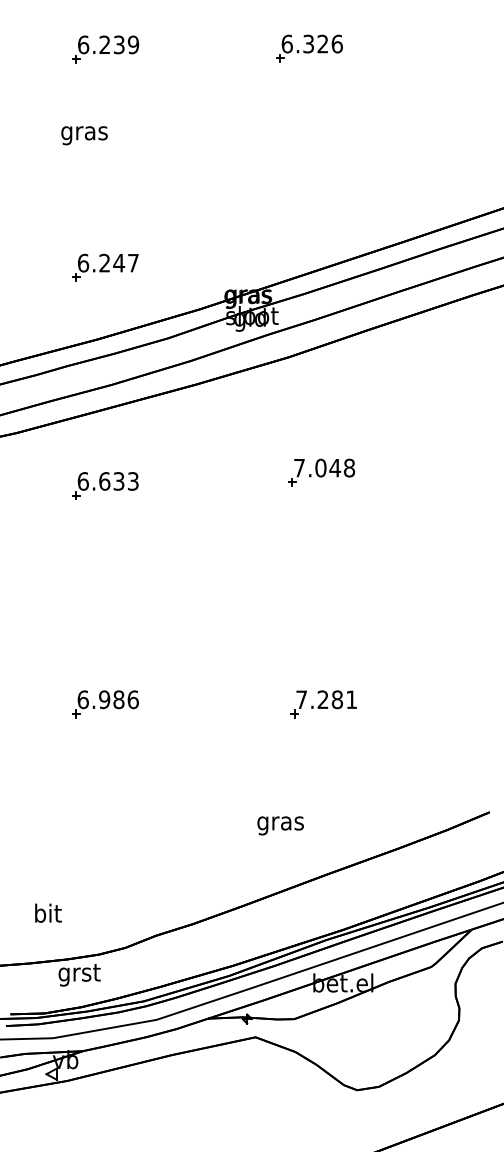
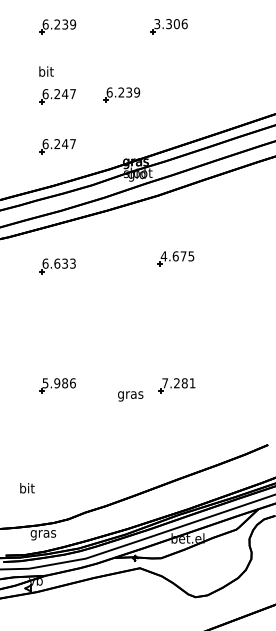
text: (304, 44) -> (166, 24), 6.326 -> 3.306
text: (83, 132) -> (45, 72), gras -> bit
part: (221, 172) -> (121, 94), added
part: (105, 176) -> (57, 96), added
text: (324, 468) -> (177, 256), 7.048 -> 4.675
text: (83, 700) -> (45, 383), 6.986 -> 5.986
text: (280, 826) -> (130, 396), moved
text: (48, 913) -> (27, 488), moved
text: (79, 975) -> (43, 534), grst -> gras

